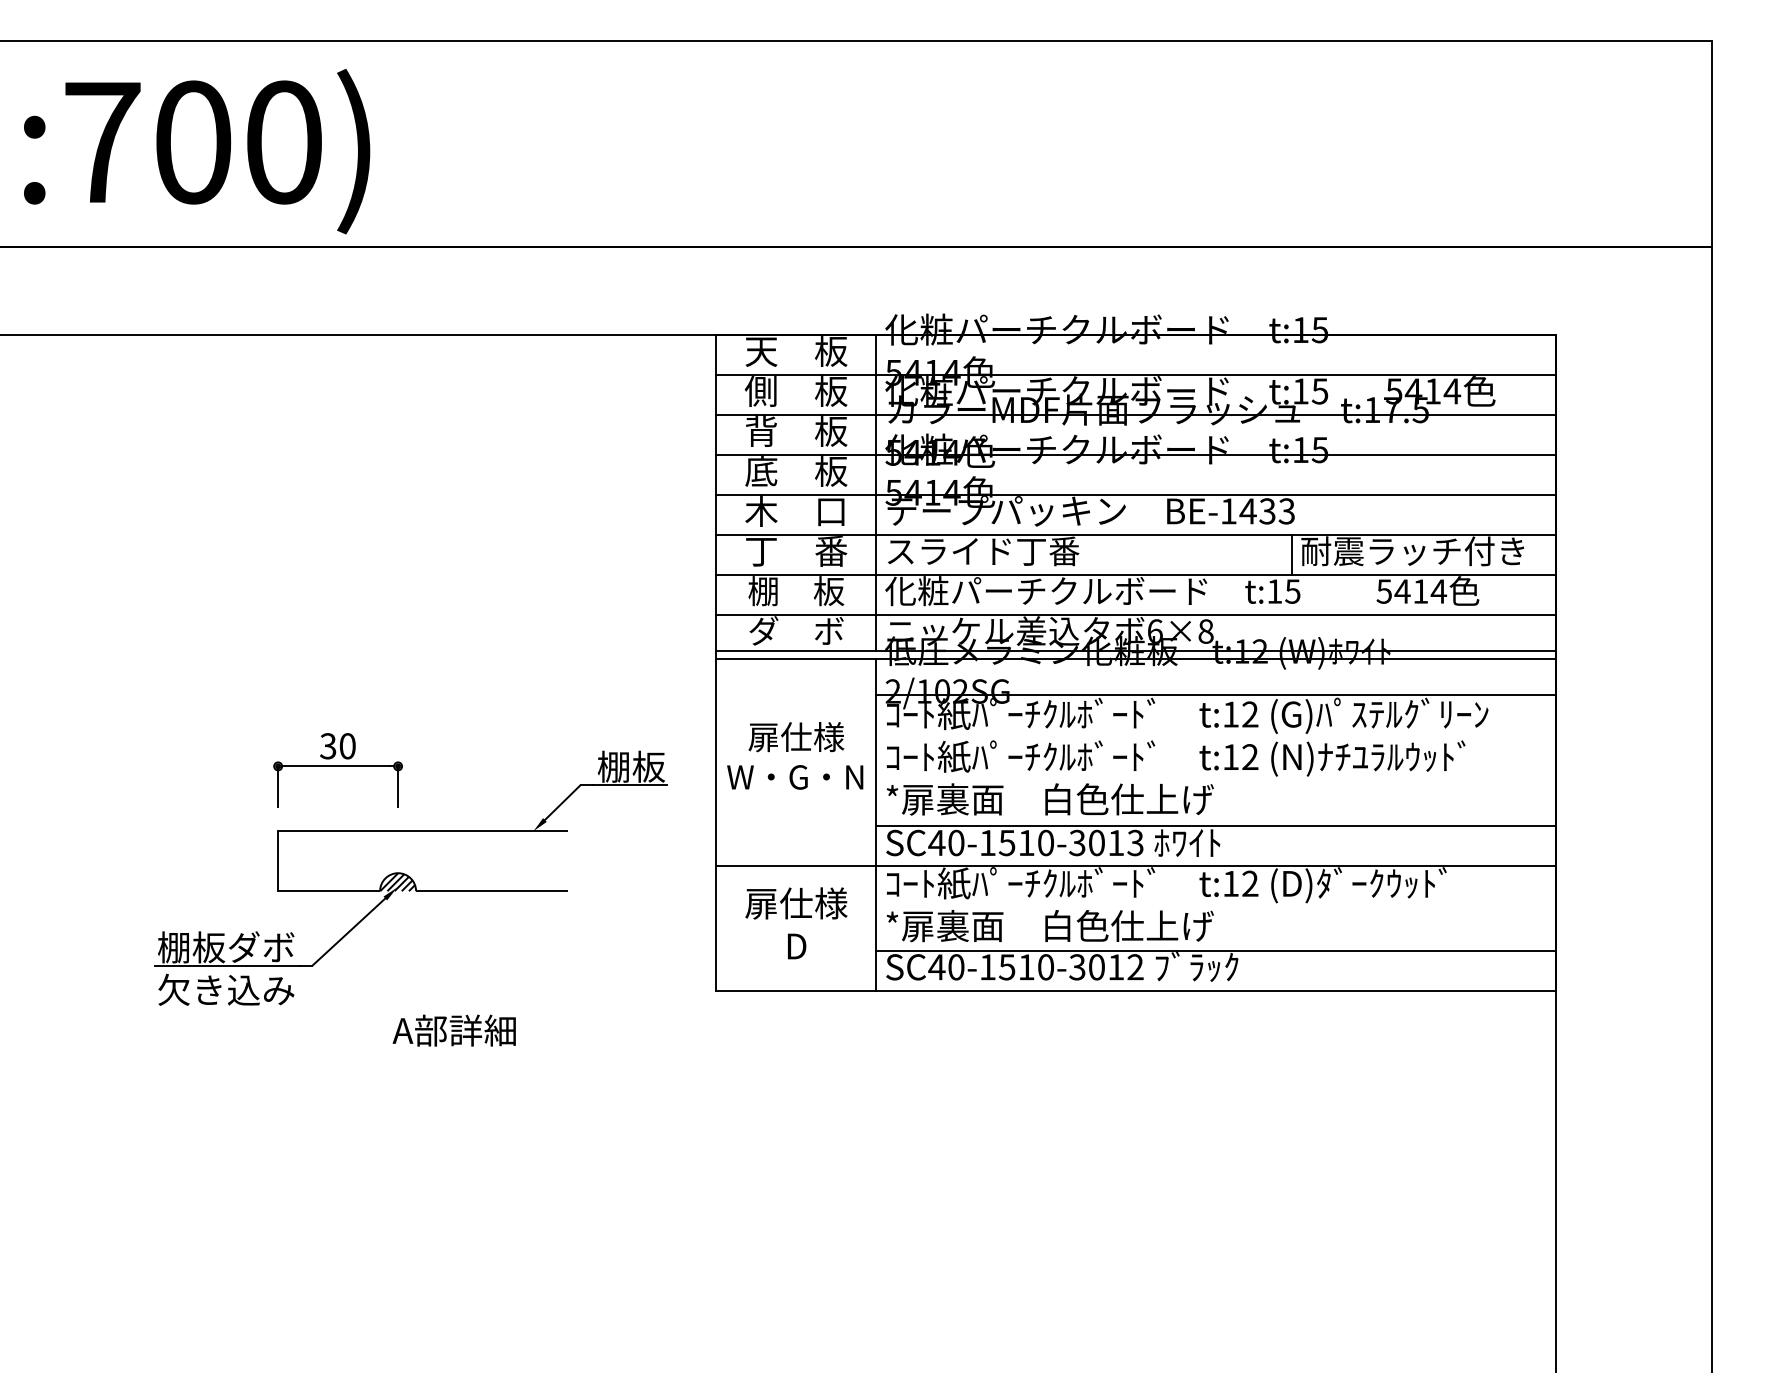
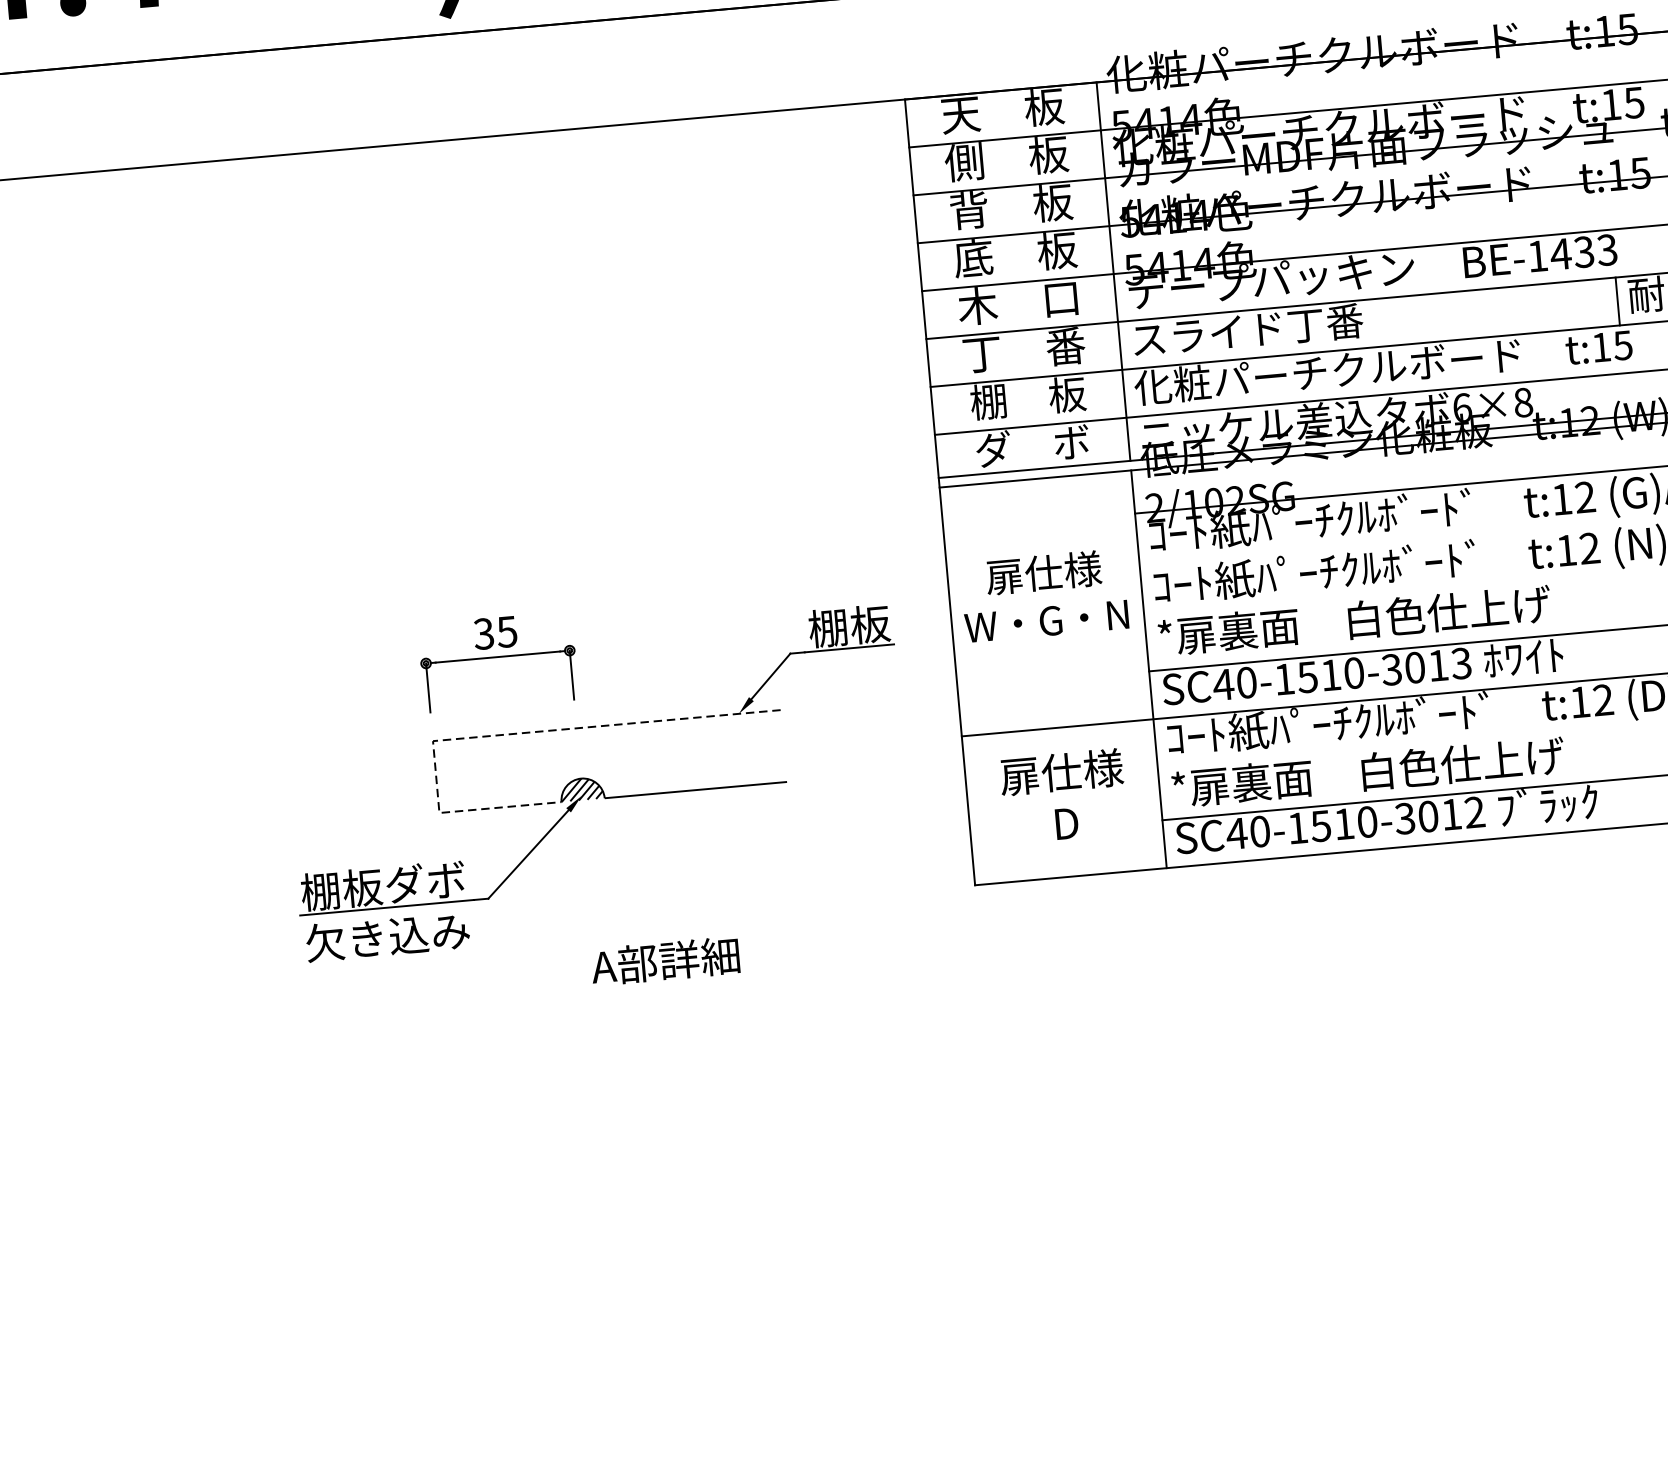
text: (347, 746) -> (507, 632), 30 -> 35
line: (340, 831) -> (507, 734), solid -> dashed

